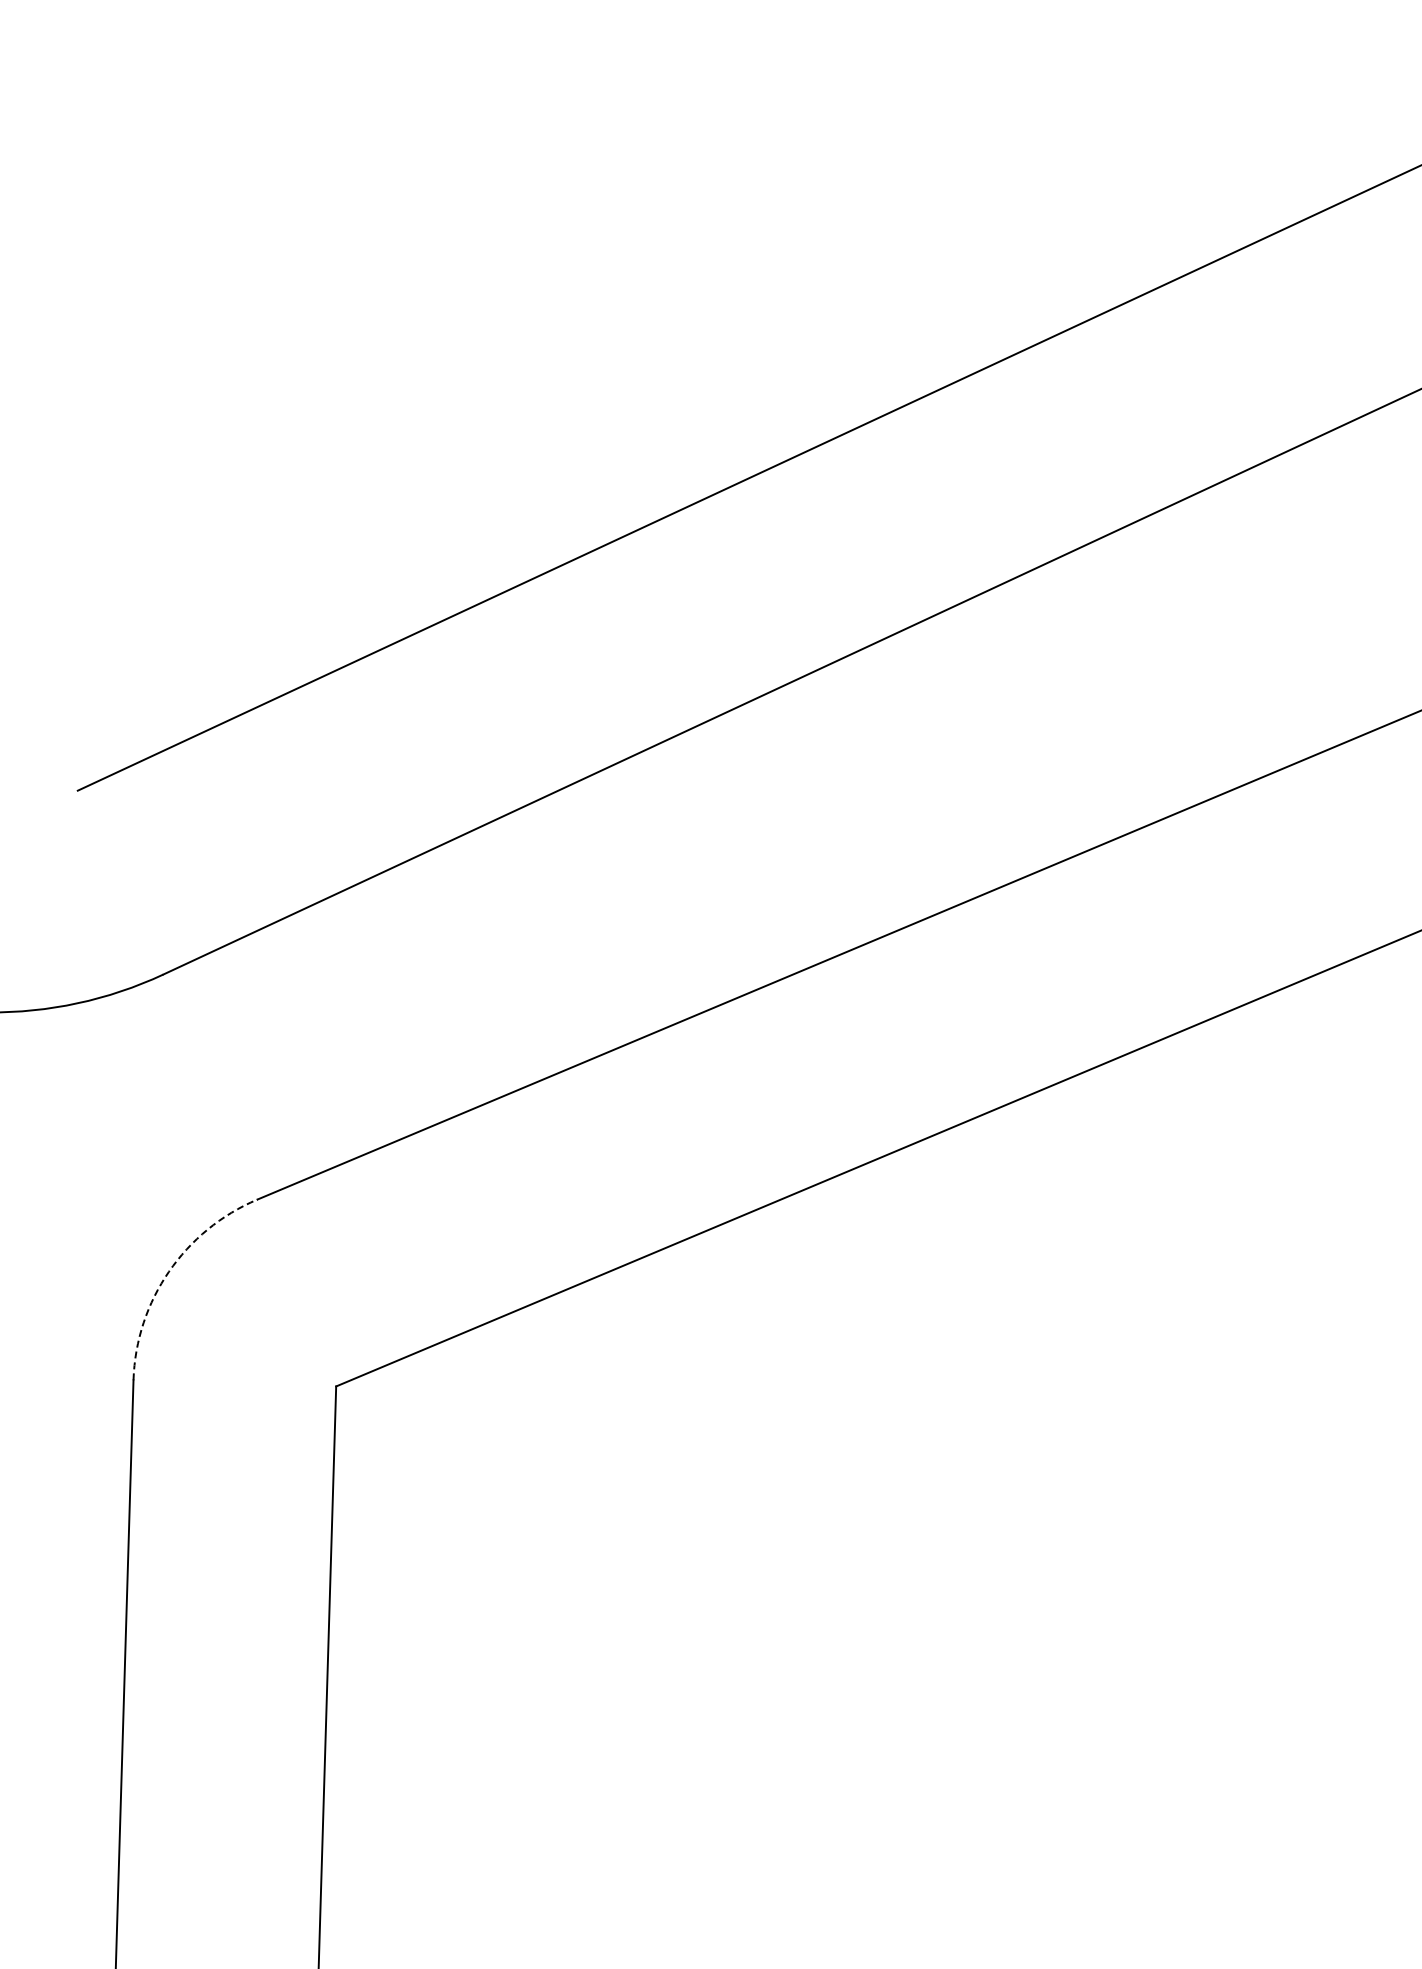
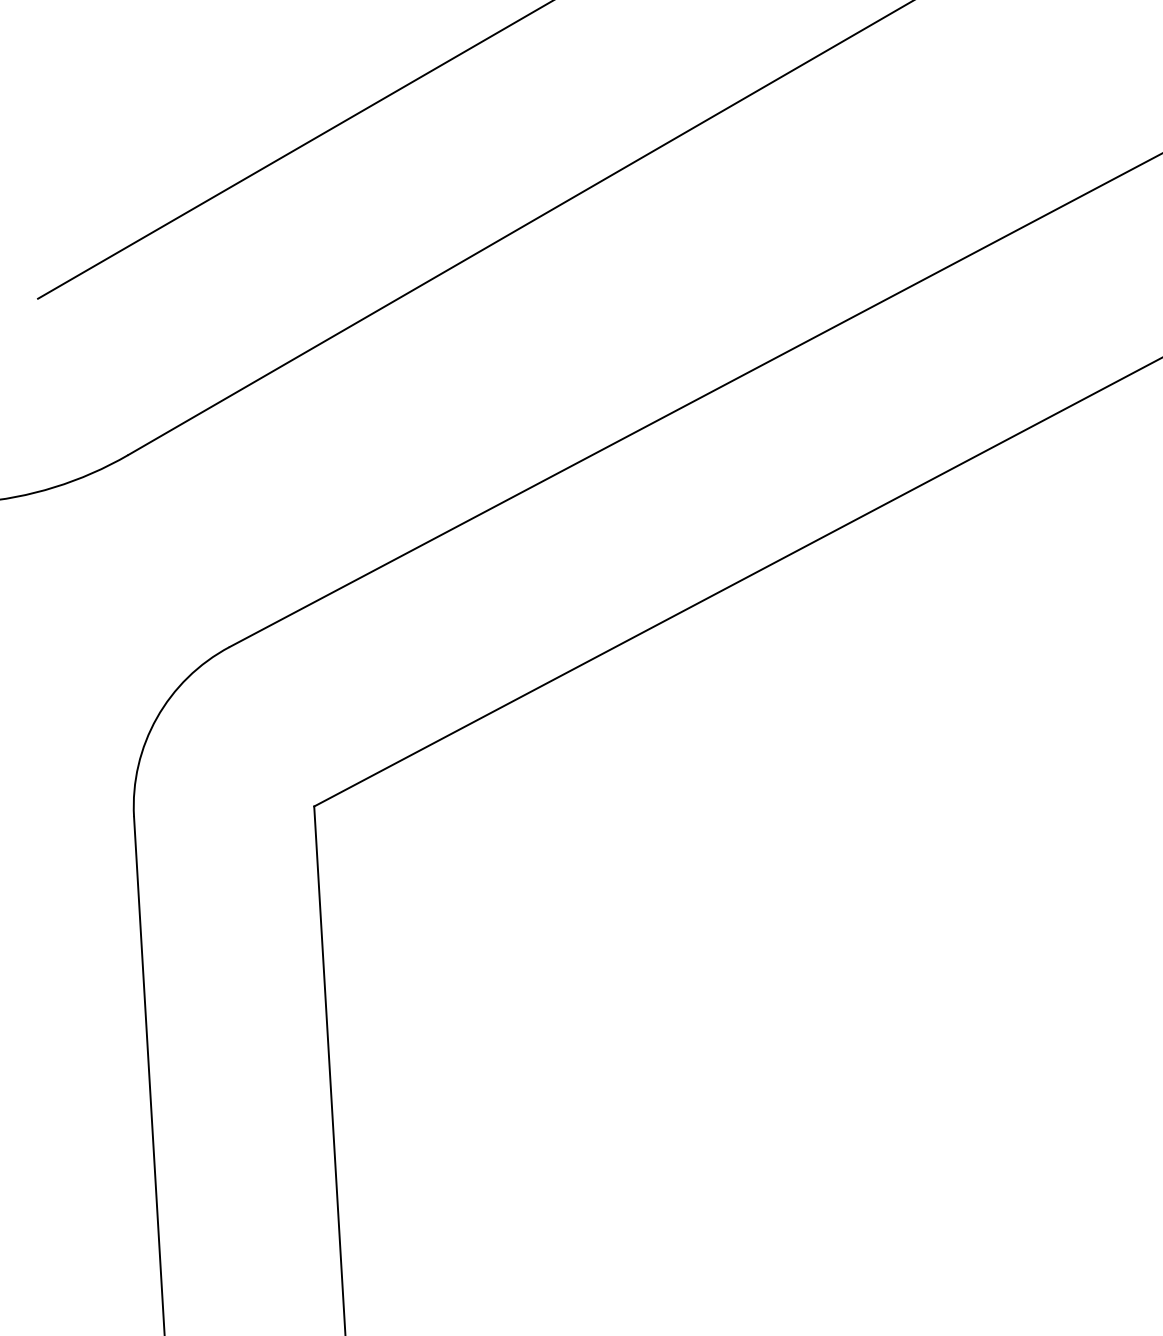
arc: (169, 1271) -> (157, 717), dashed -> solid

